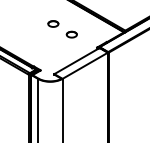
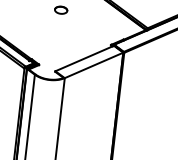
part: (71, 34) -> (81, 25), removed

